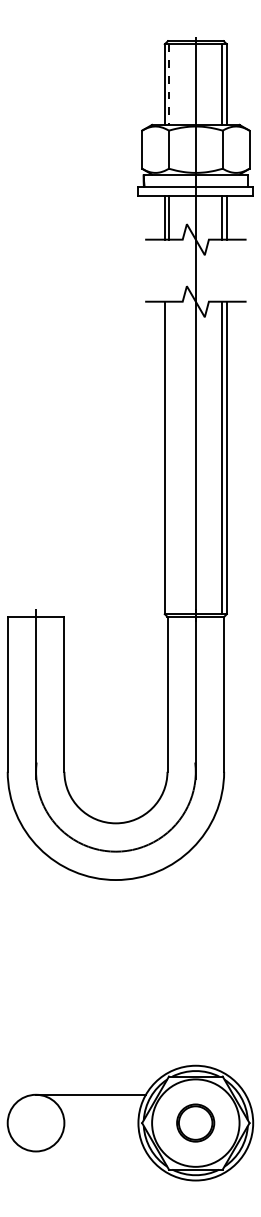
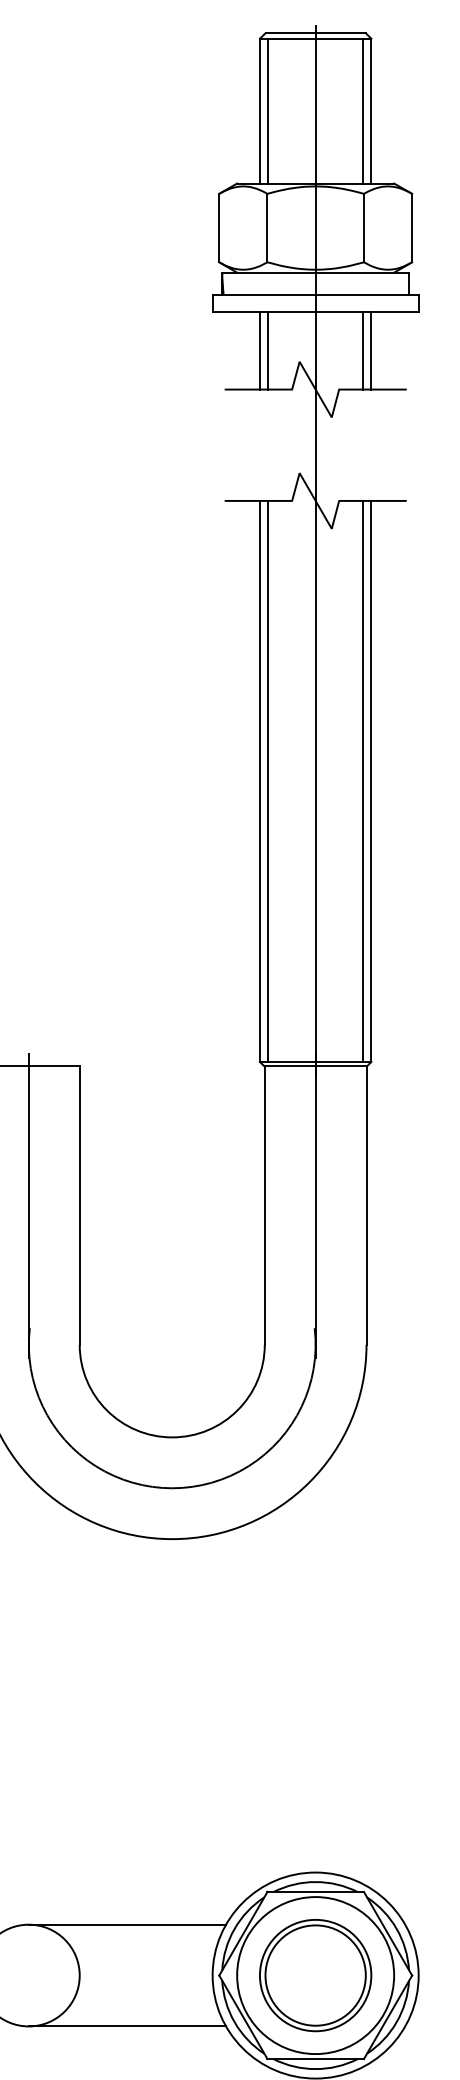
line: (169, 85) -> (268, 112), dashed -> solid
line: (169, 457) -> (268, 780), added
part: (195, 1122) -> (315, 1974), size x1.67
line: (90, 1151) -> (126, 2026), added

